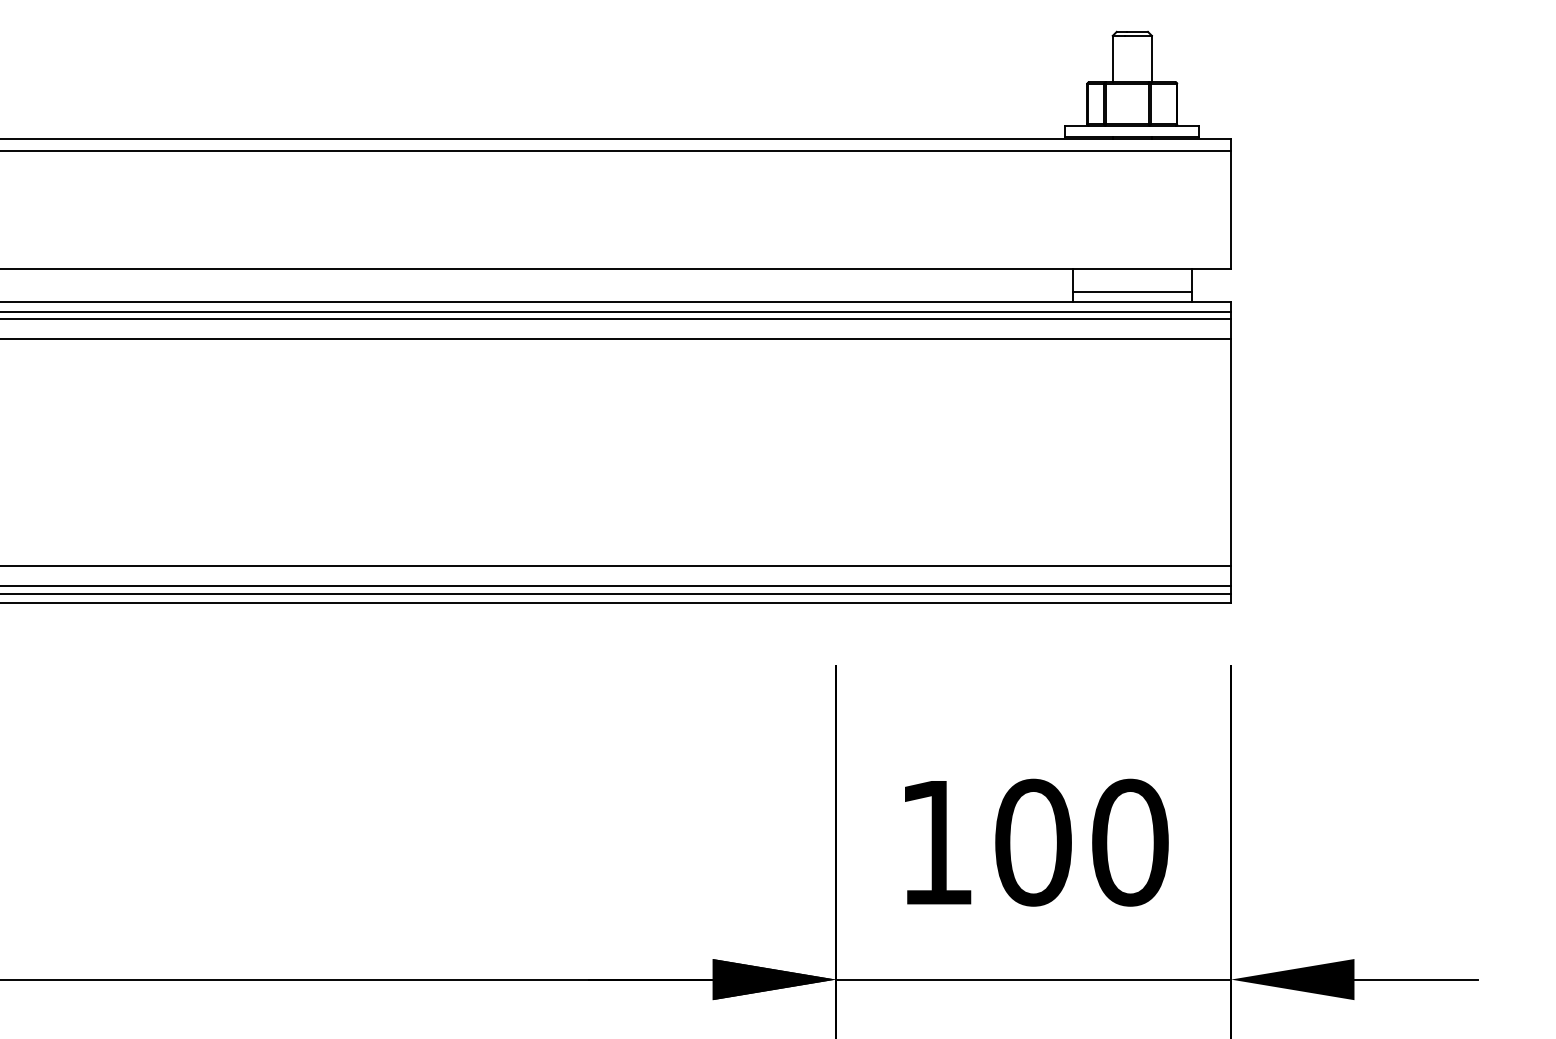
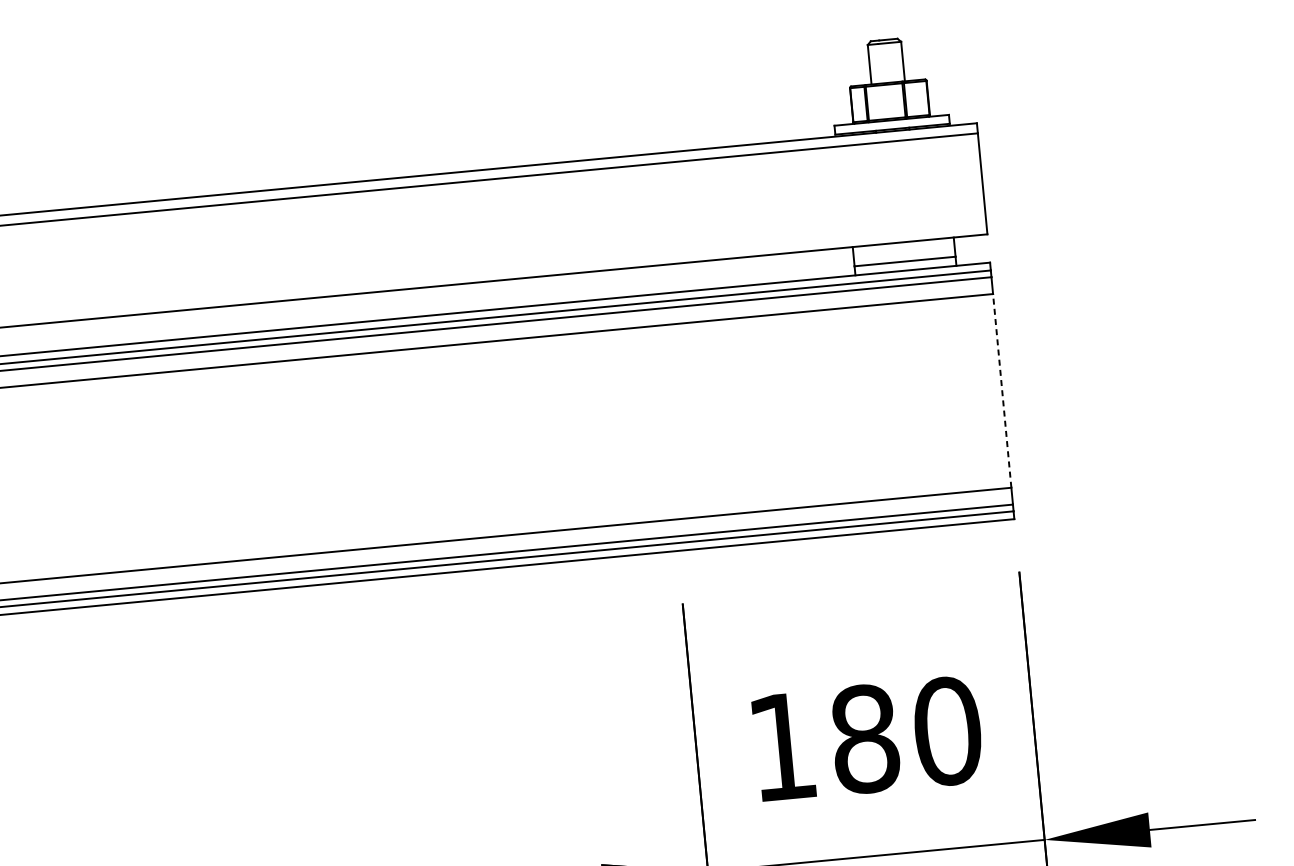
line: (1231, 452) -> (1002, 390), solid -> dashed
text: (1033, 842) -> (865, 738), 100 -> 180

